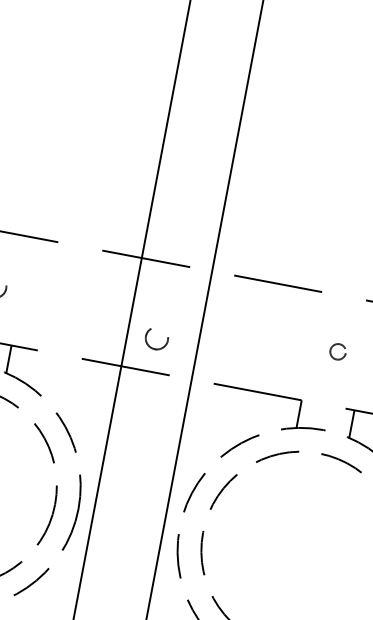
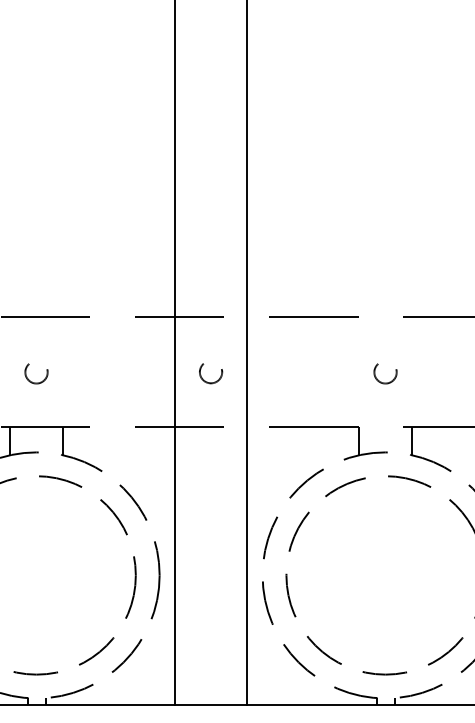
circle: (157, 339) -> (211, 373), moved
circle: (337, 352) -> (385, 373), size x1.43

